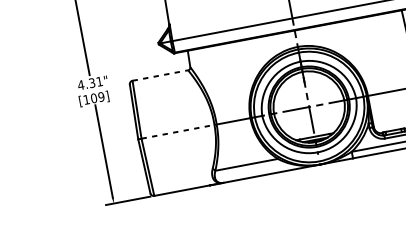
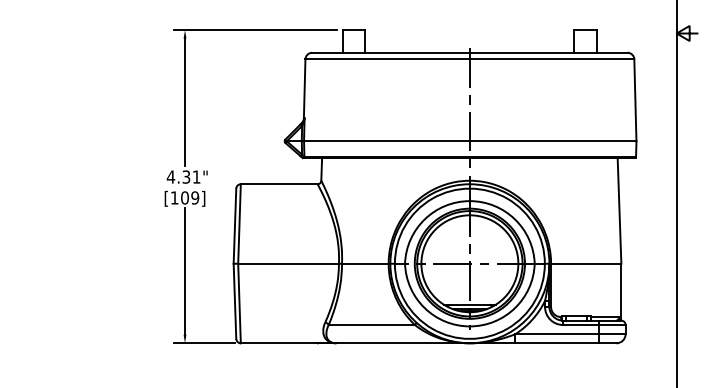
line: (160, 75) -> (279, 184), dashed -> solid
line: (178, 131) -> (289, 263), dashed -> solid

